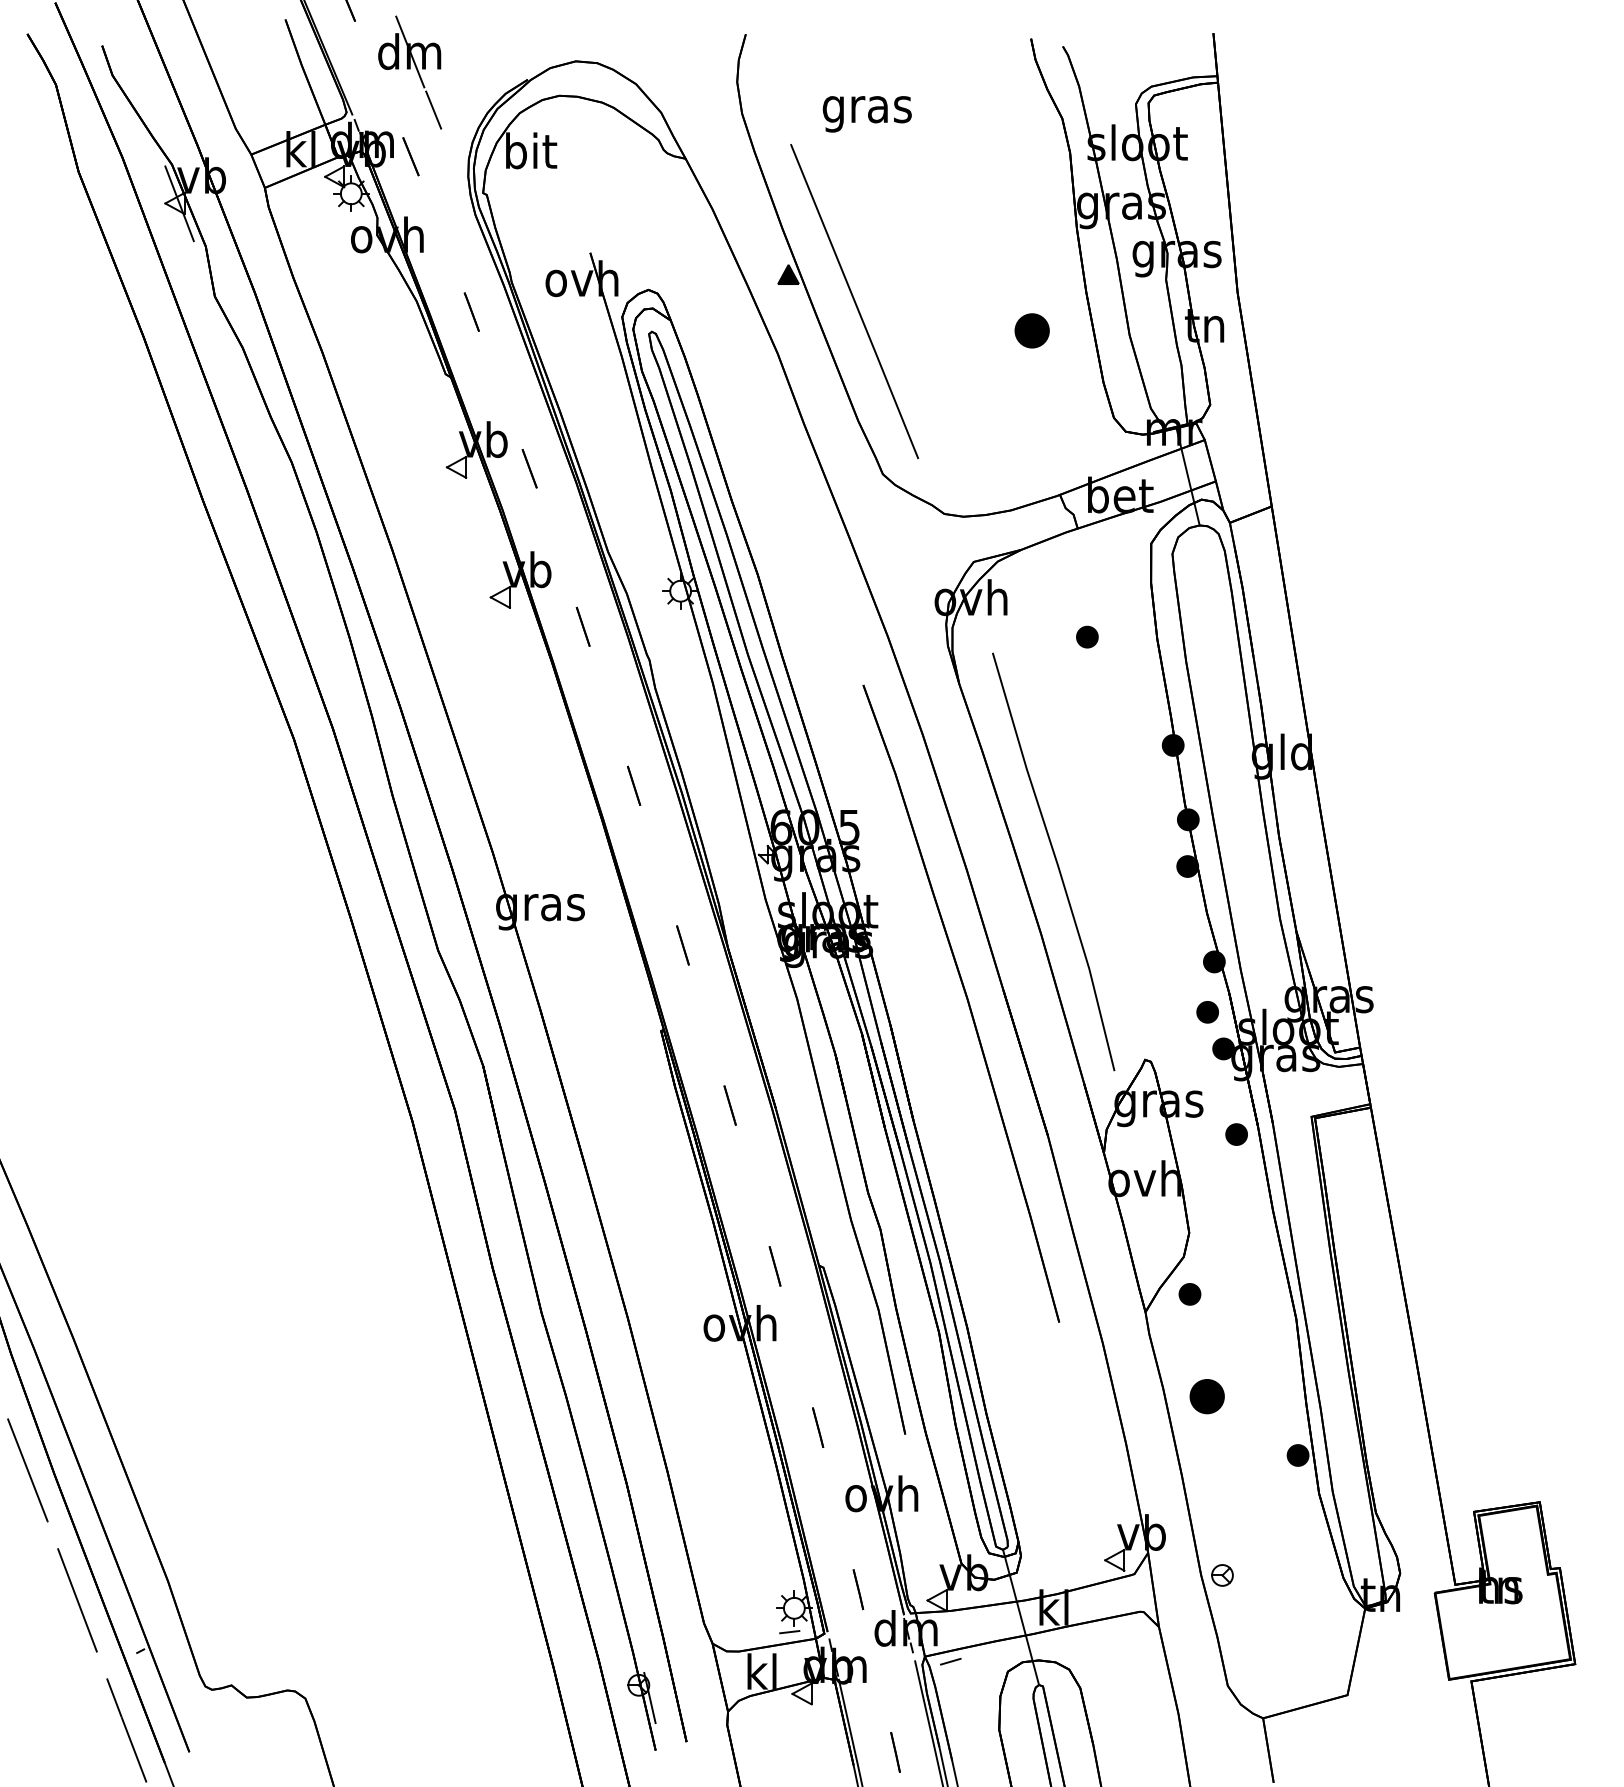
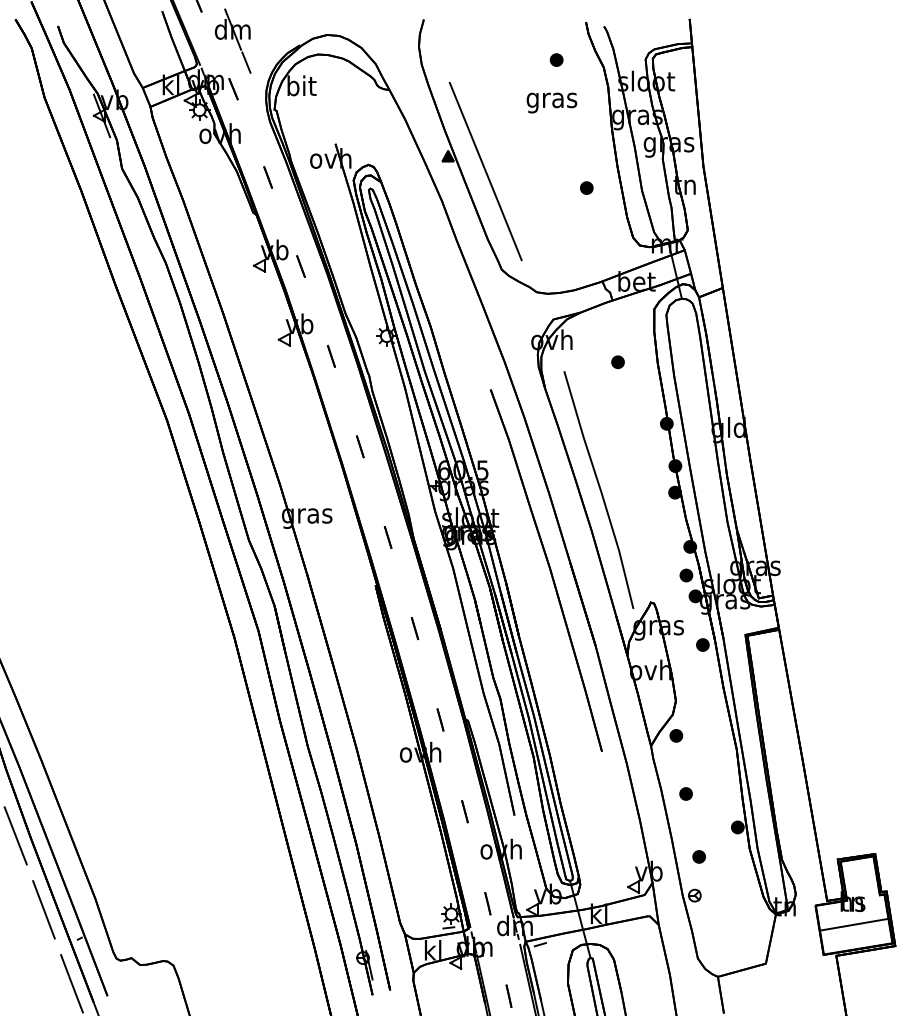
part: (979, 104) -> (556, 59), added
text: (866, 113) -> (551, 102), moved
part: (1031, 329) -> (586, 187), size x0.62
part: (1206, 1395) -> (685, 793), size x0.62
part: (1228, 1506) -> (698, 856), added
line: (1501, 1626) -> (853, 924), added

